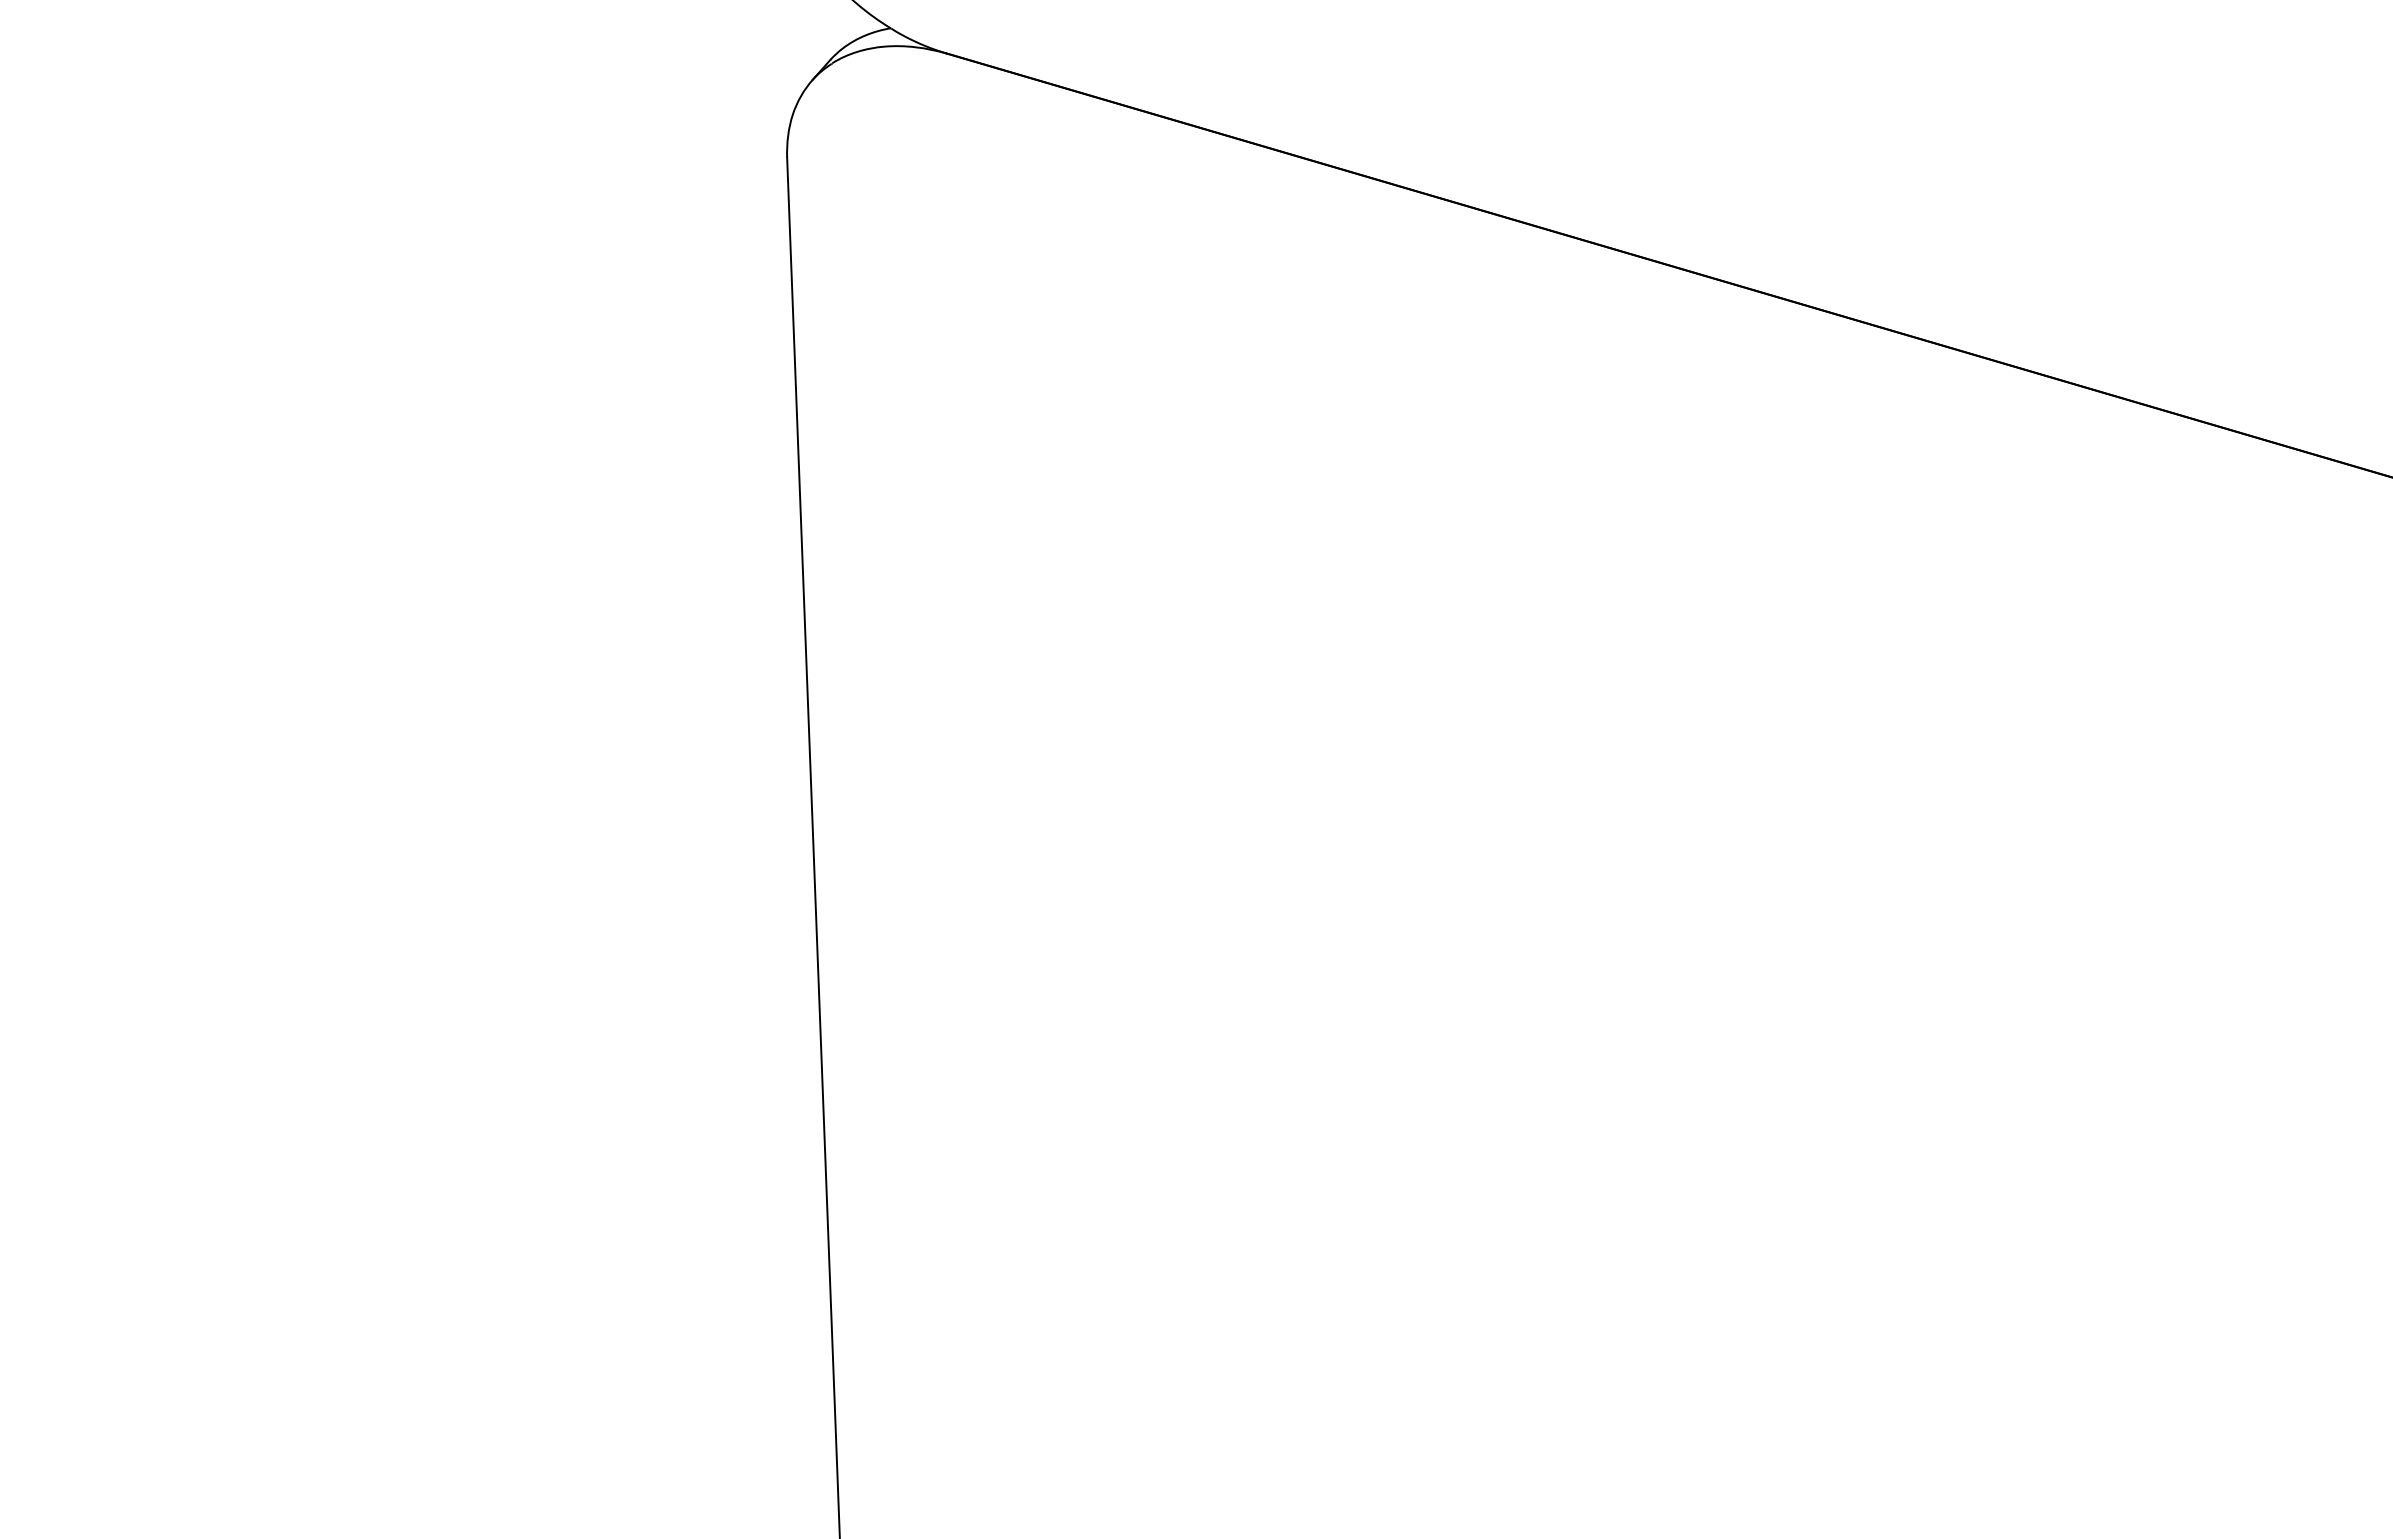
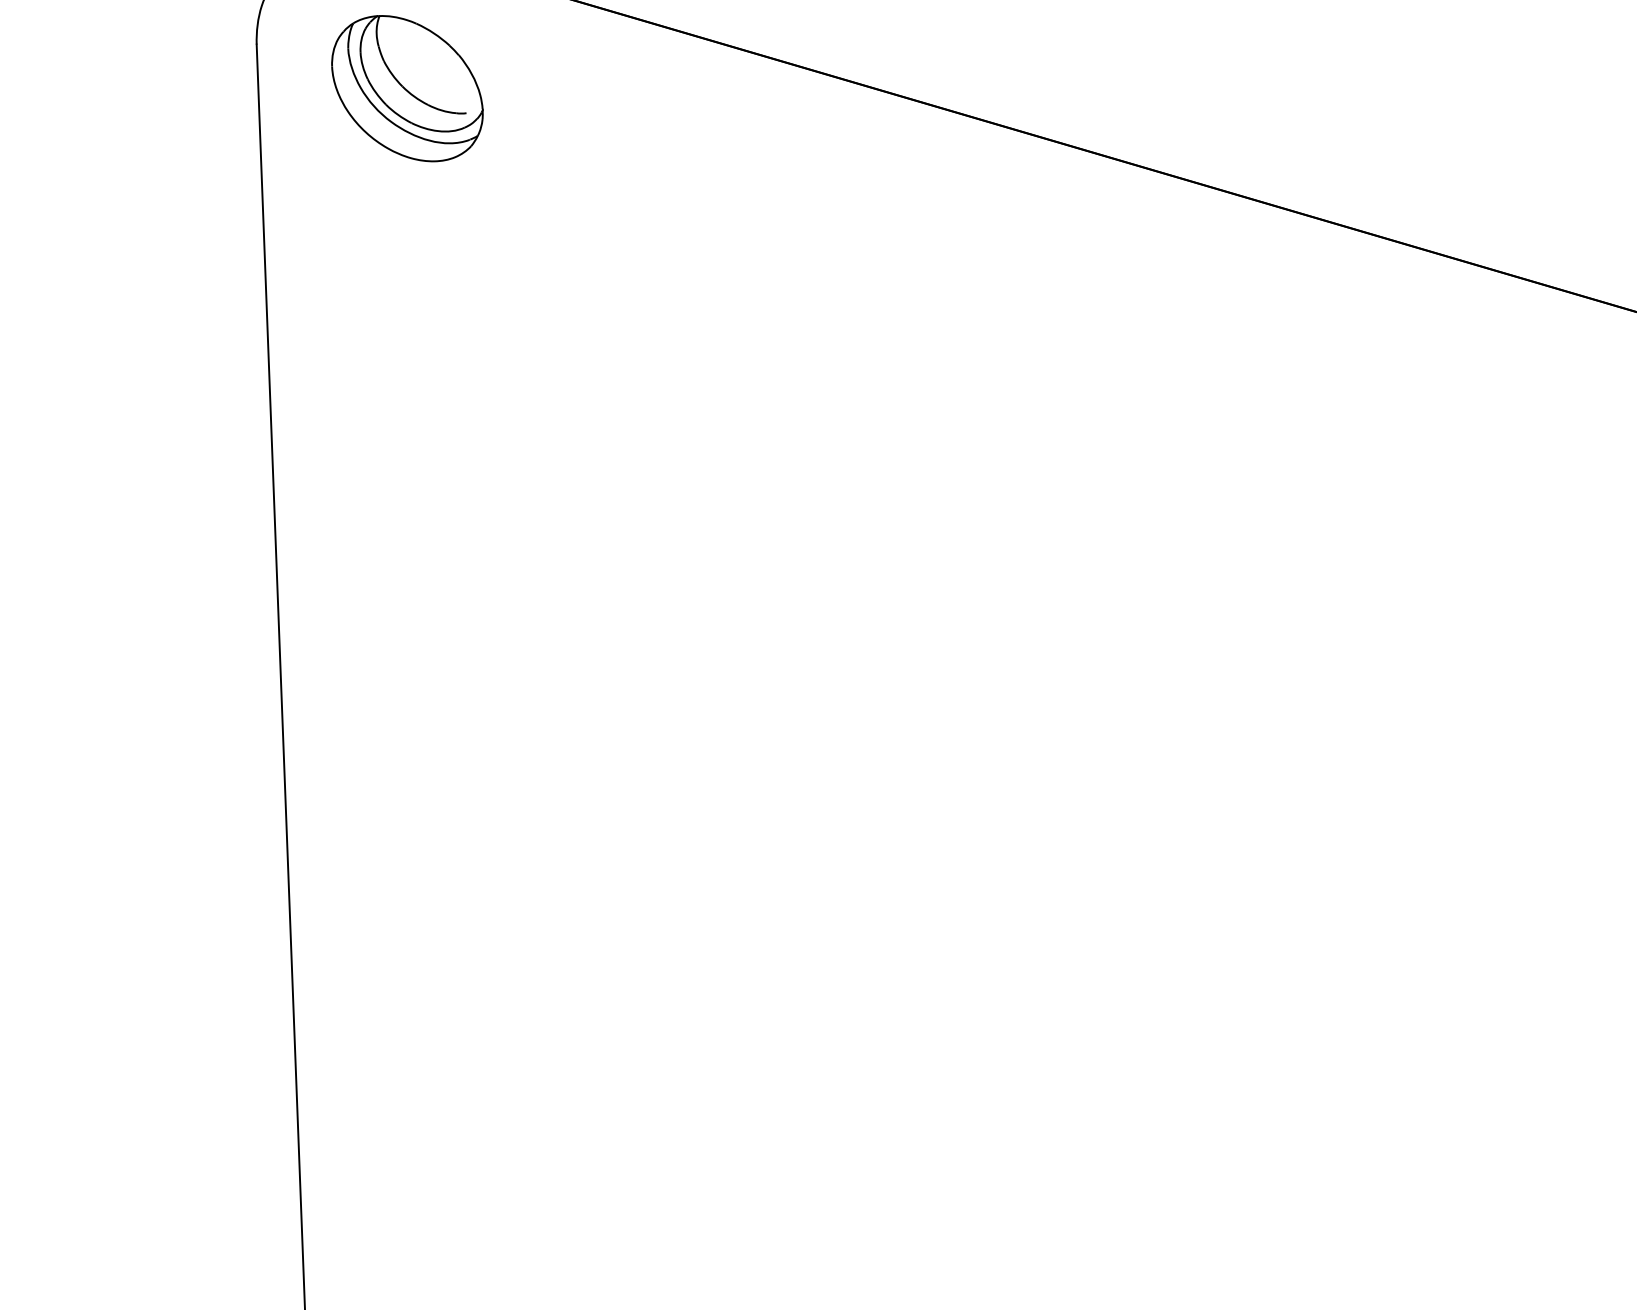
part: (952, 205) -> (407, 88), added

